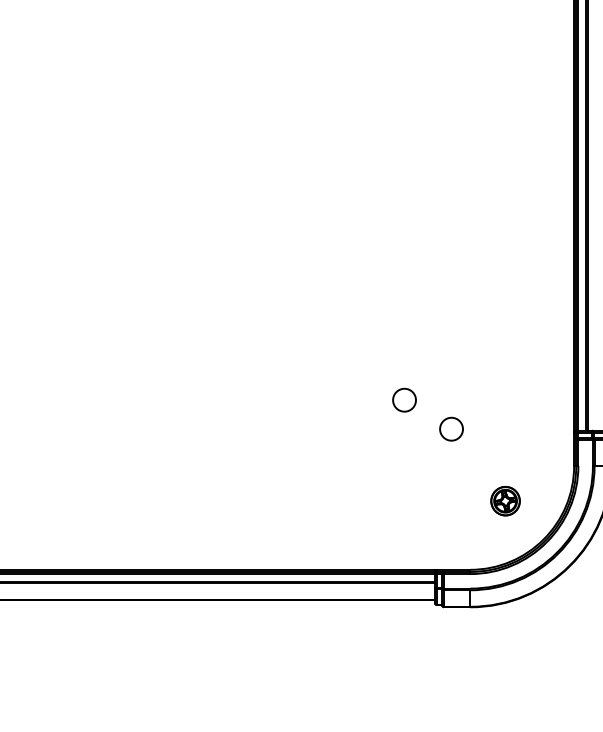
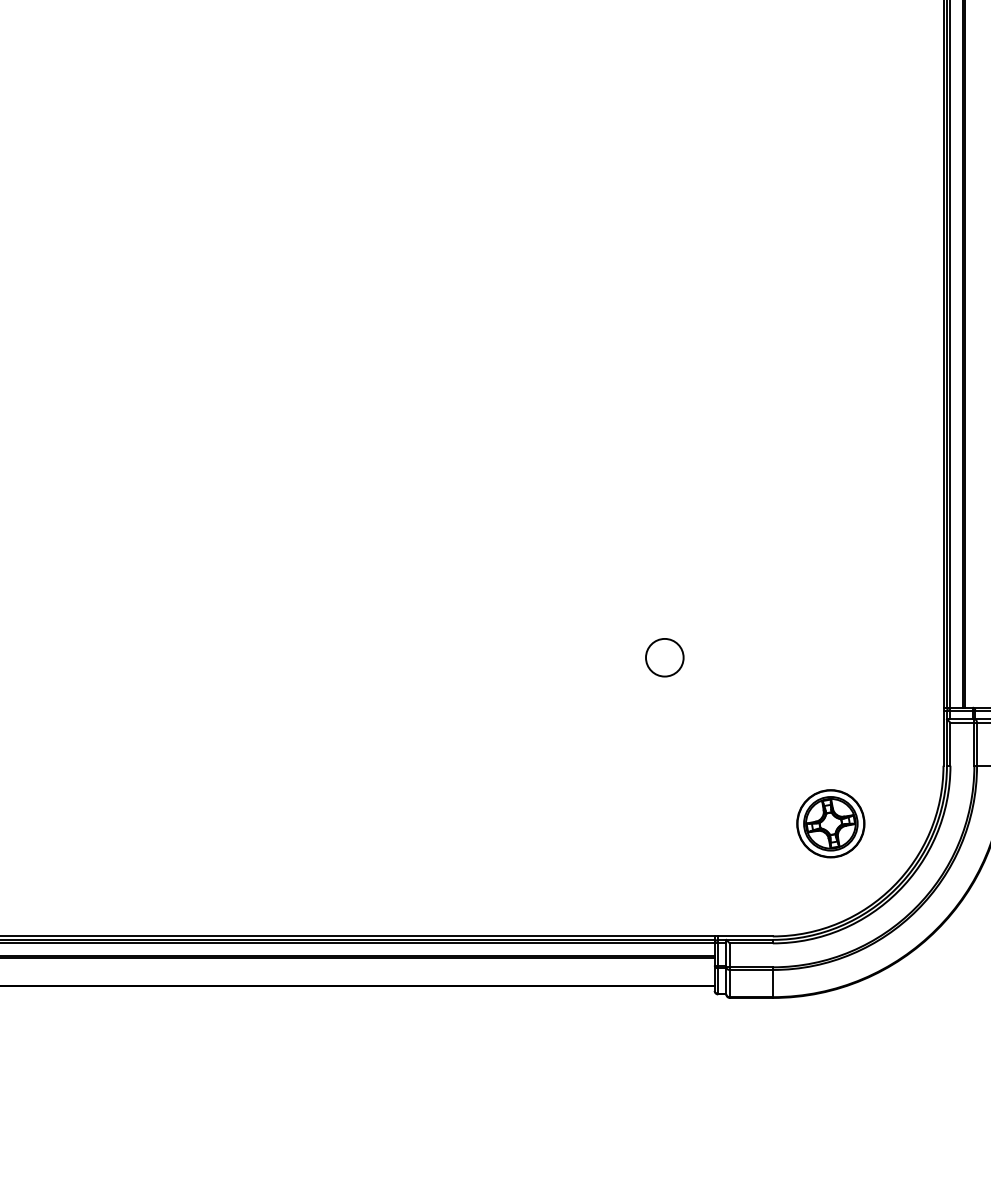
circle: (451, 428) -> (741, 704), removed
part: (505, 500) -> (830, 822), size x1.43

